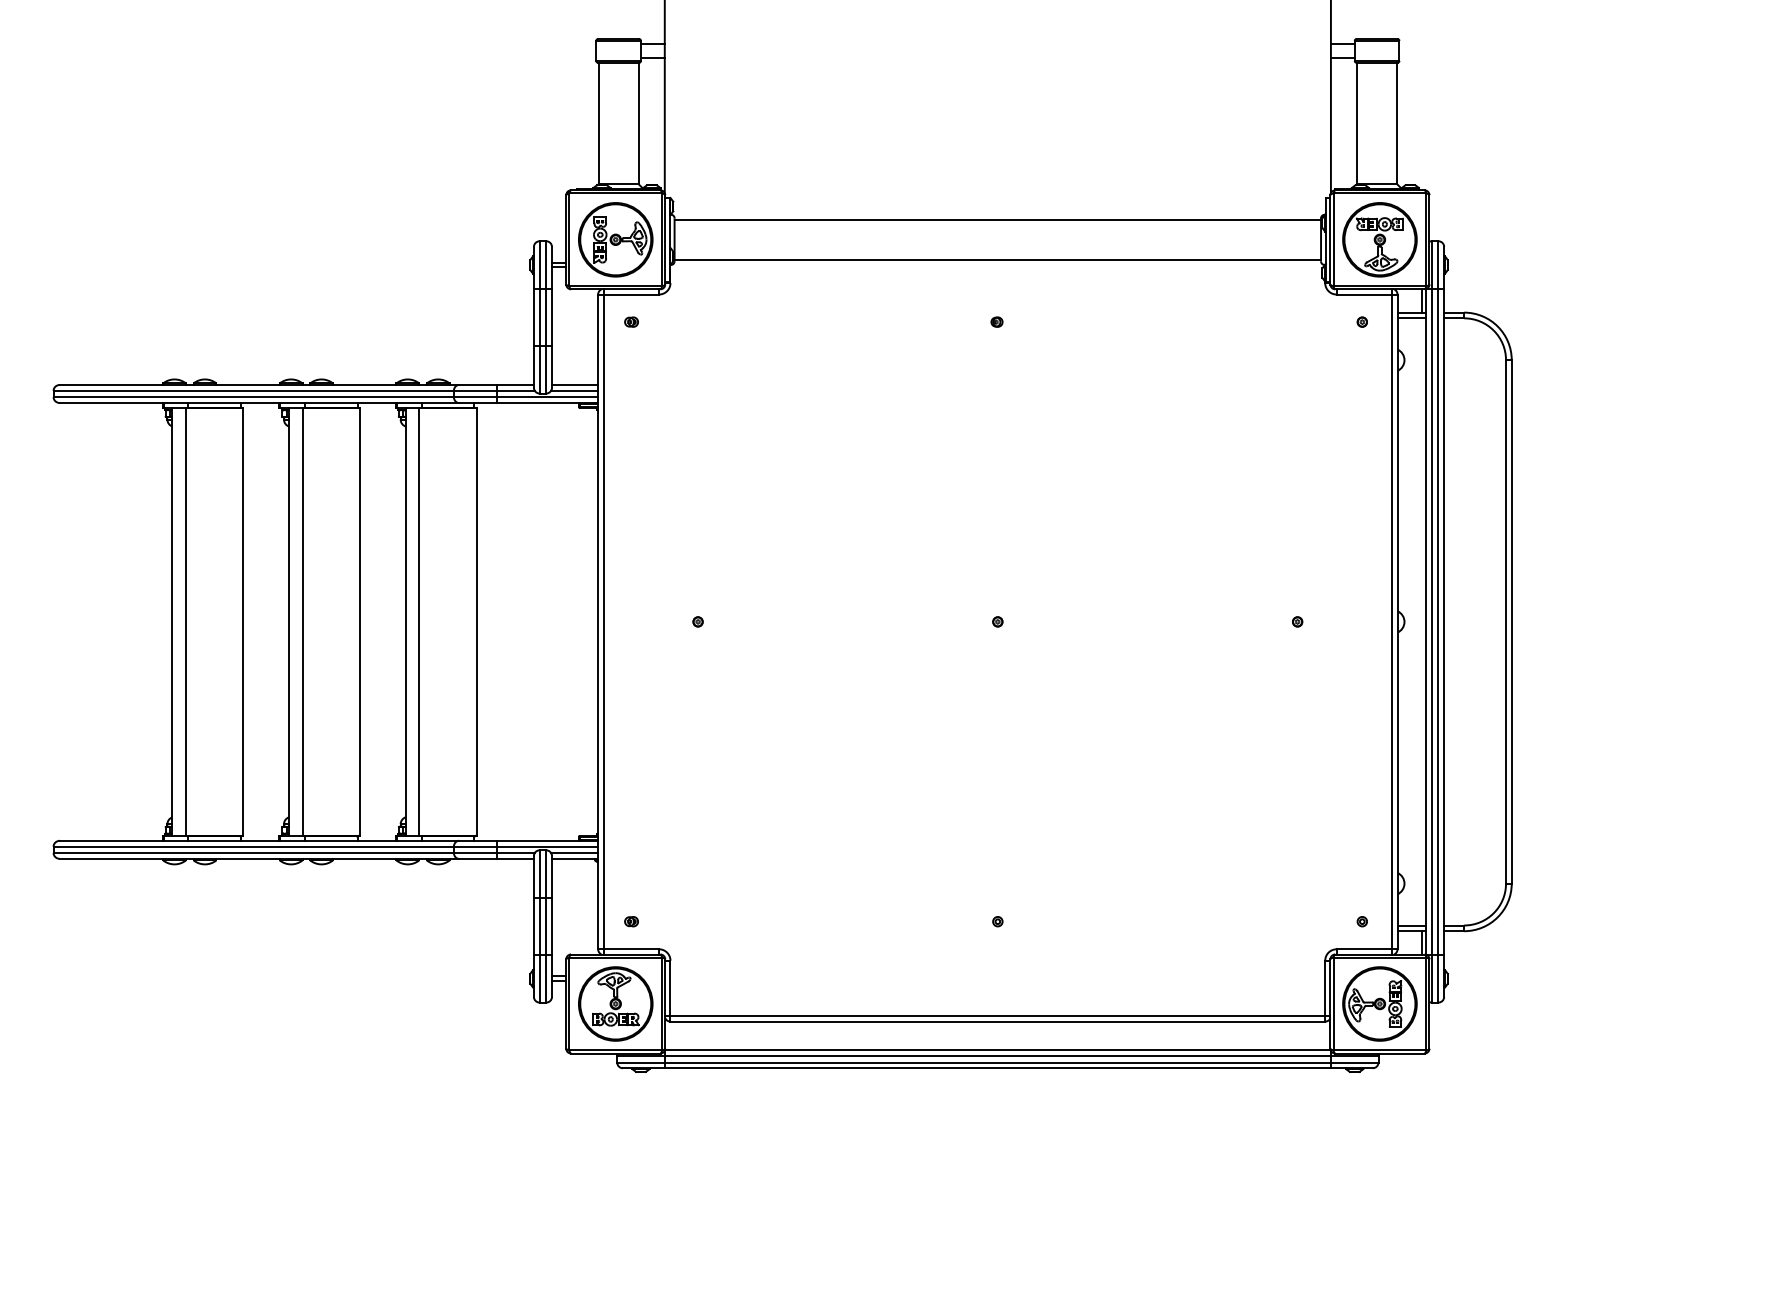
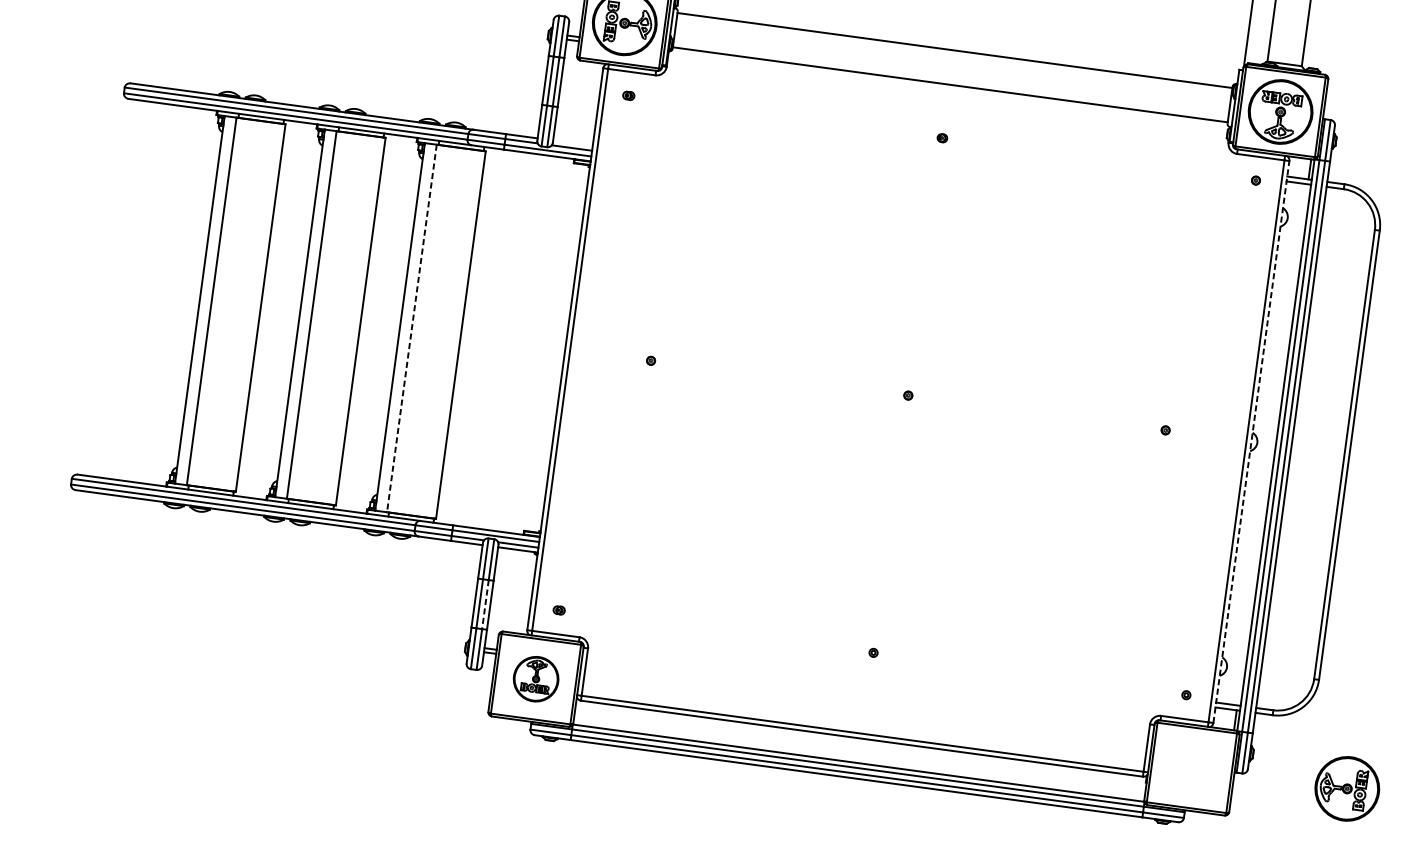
line: (575, 384) -> (573, 142), removed
line: (1397, 621) -> (1251, 441), solid -> dashed
line: (419, 622) -> (411, 329), solid -> dashed
line: (546, 926) -> (485, 604), solid -> dashed
part: (615, 1003) -> (535, 678), size x0.7
part: (1379, 1003) -> (1346, 788), moved

